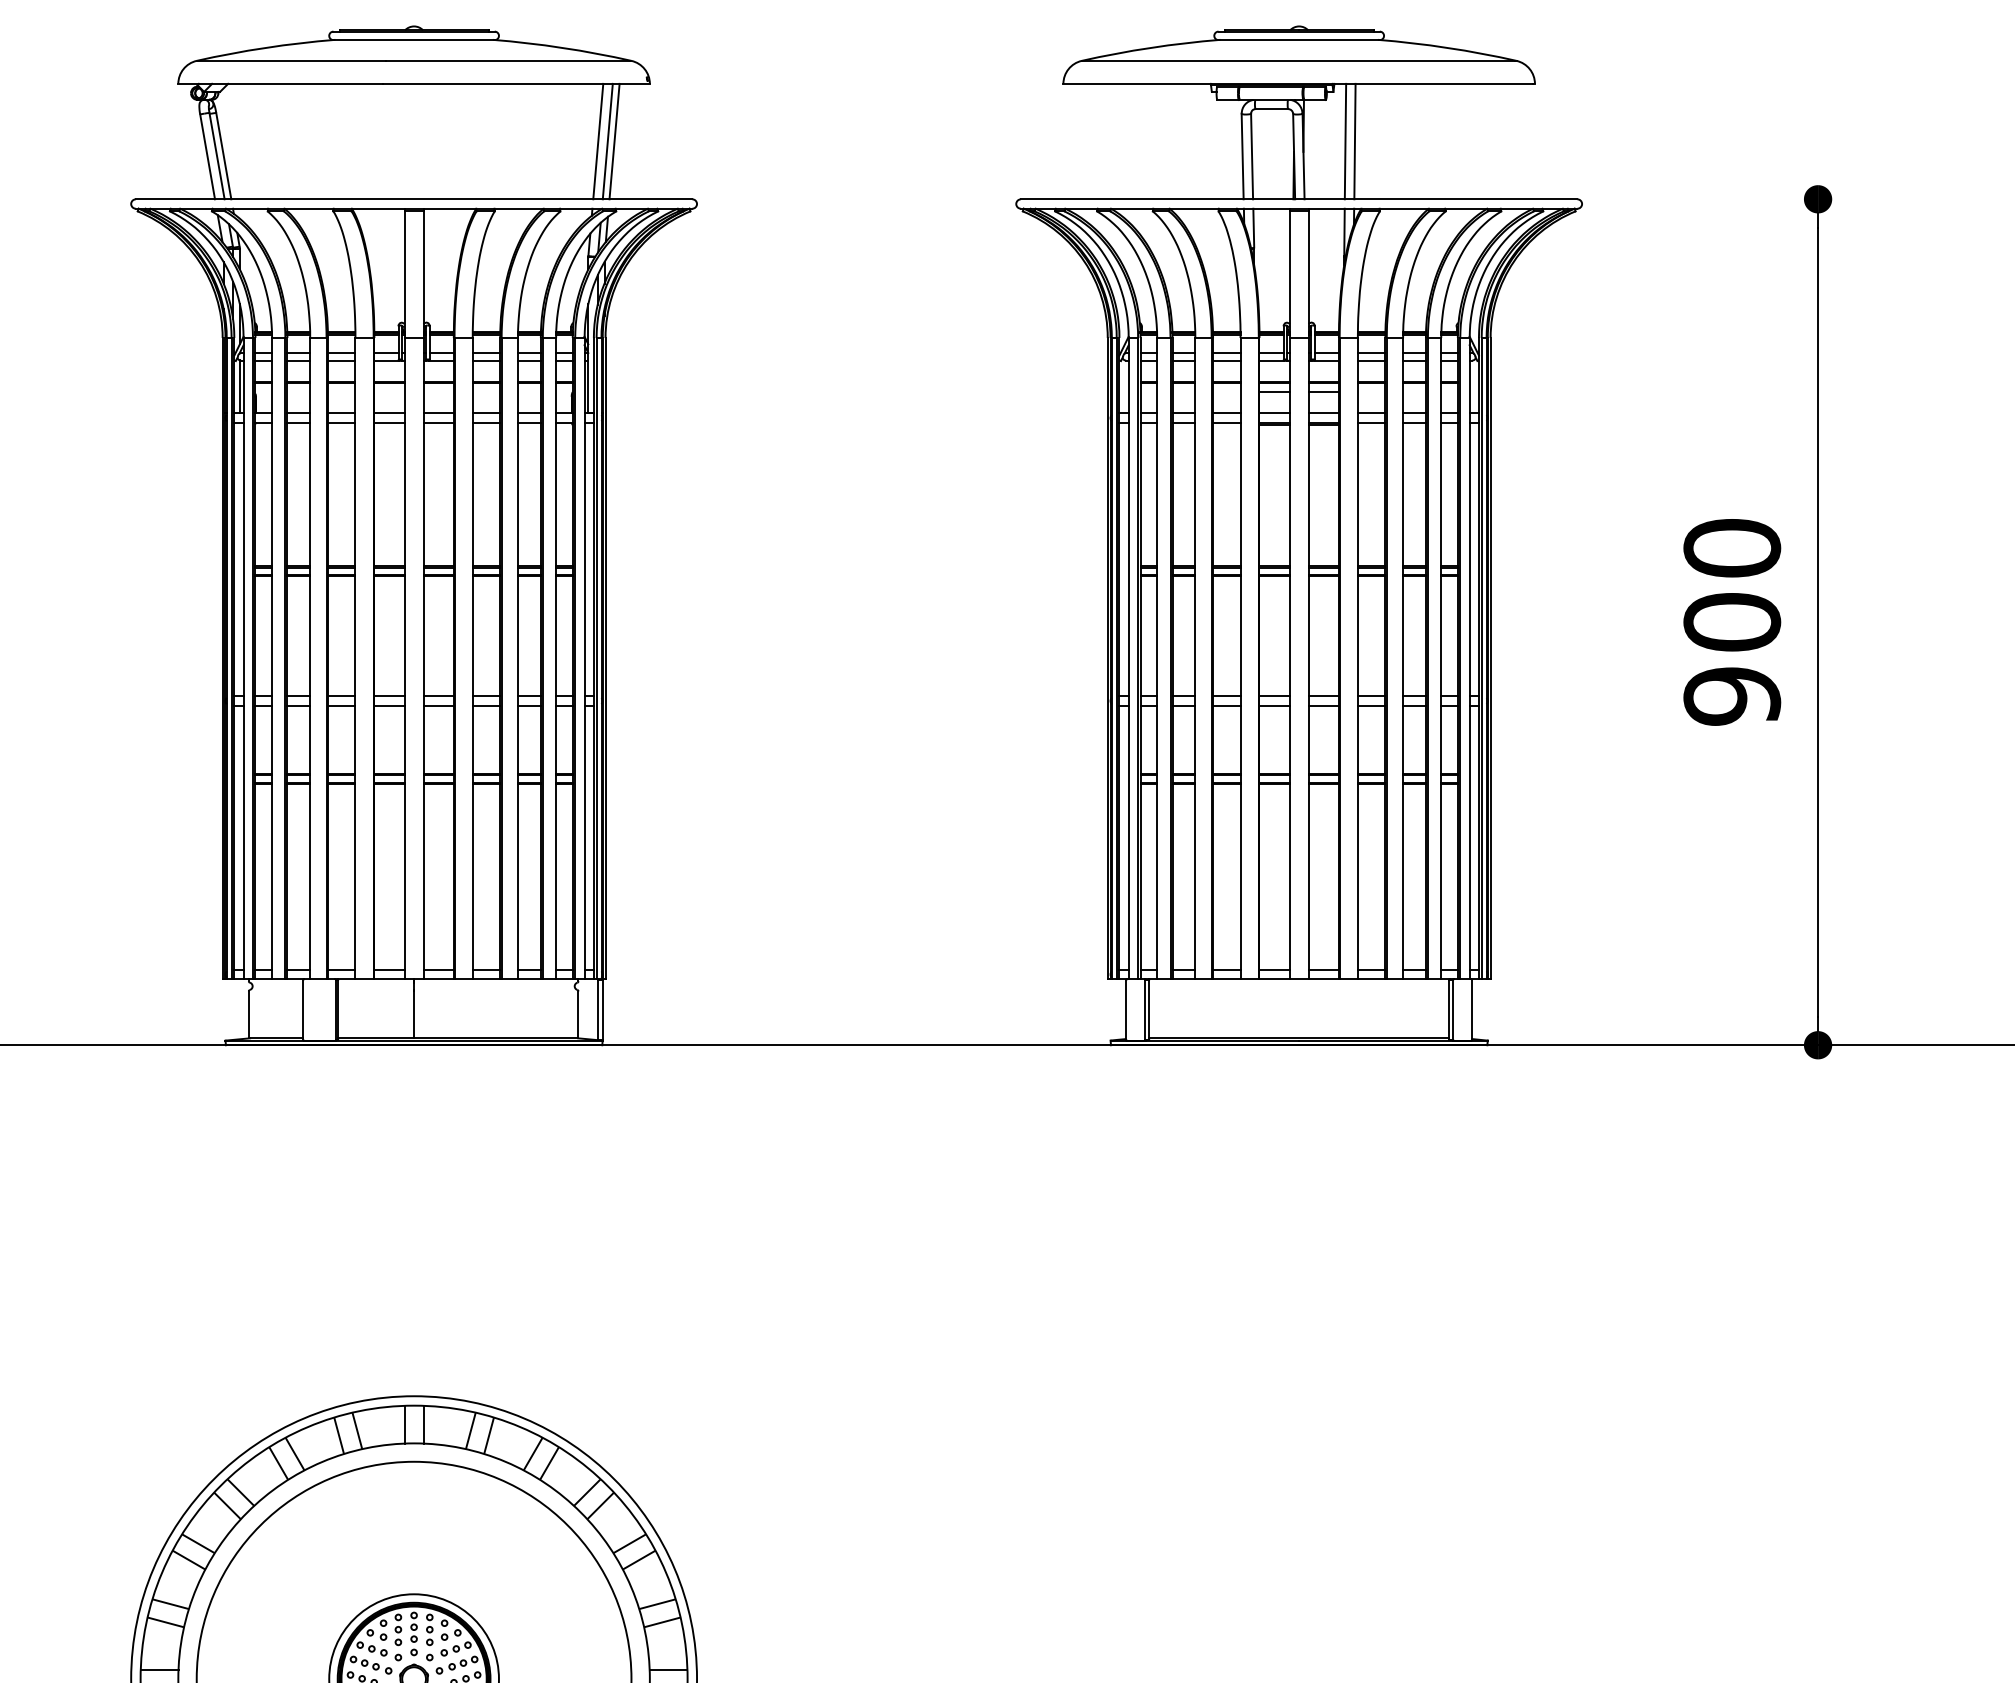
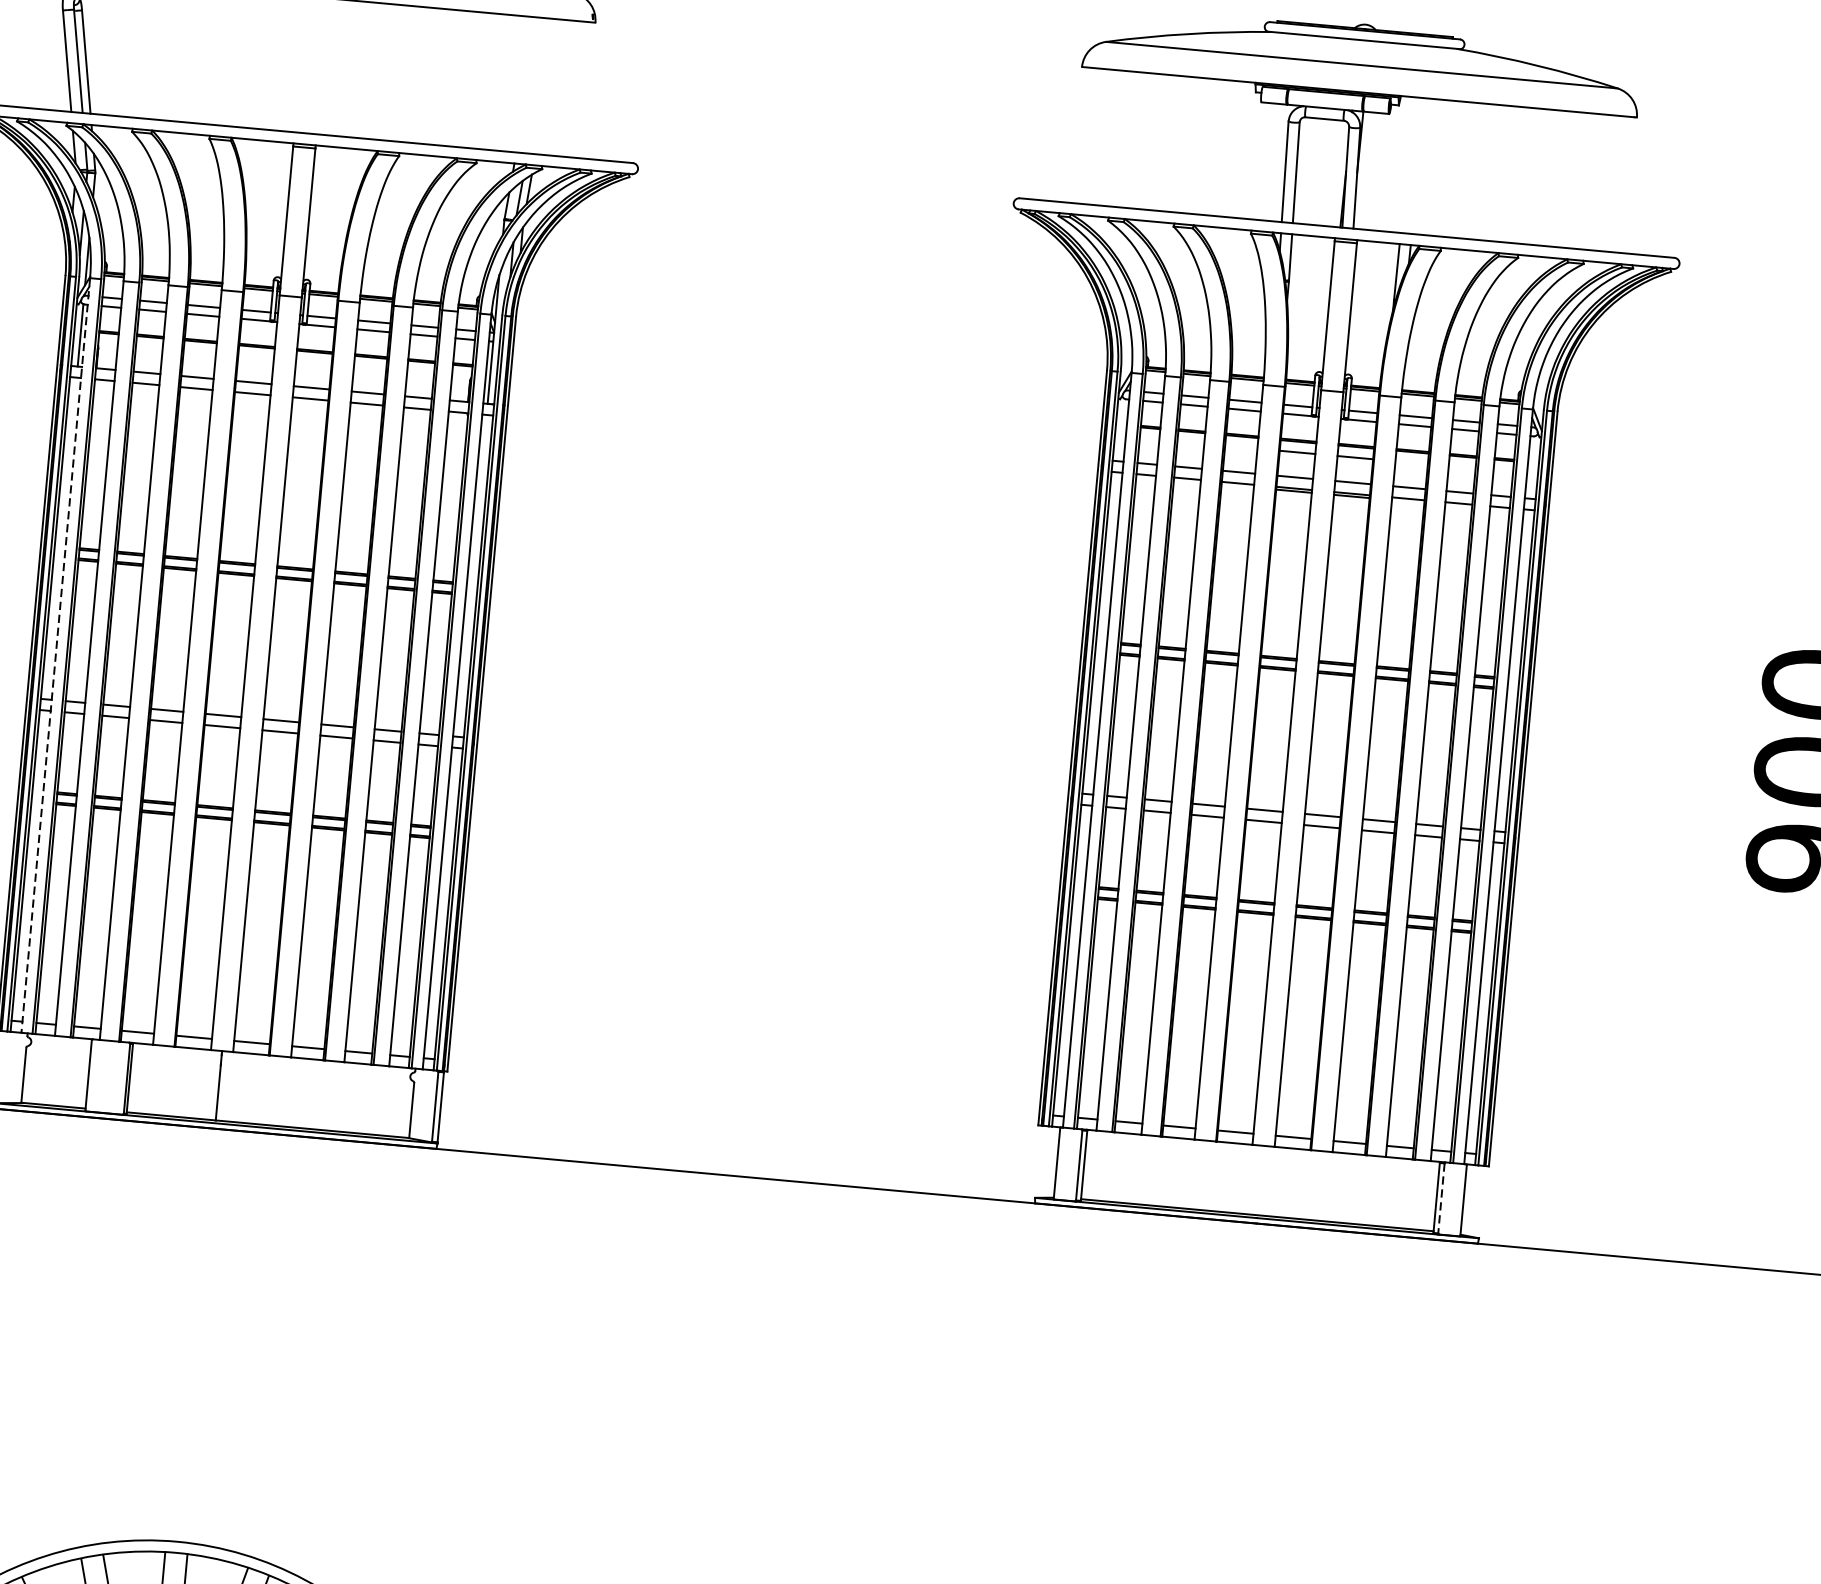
line: (598, 141) -> (528, 85), removed
line: (607, 141) -> (539, 85), removed
line: (614, 141) -> (547, 86), removed
line: (1345, 141) -> (1407, 165), removed
line: (1354, 141) -> (1418, 165), removed
line: (243, 658) -> (55, 655), solid -> dashed
line: (1453, 1009) -> (1441, 1197), solid -> dashed

